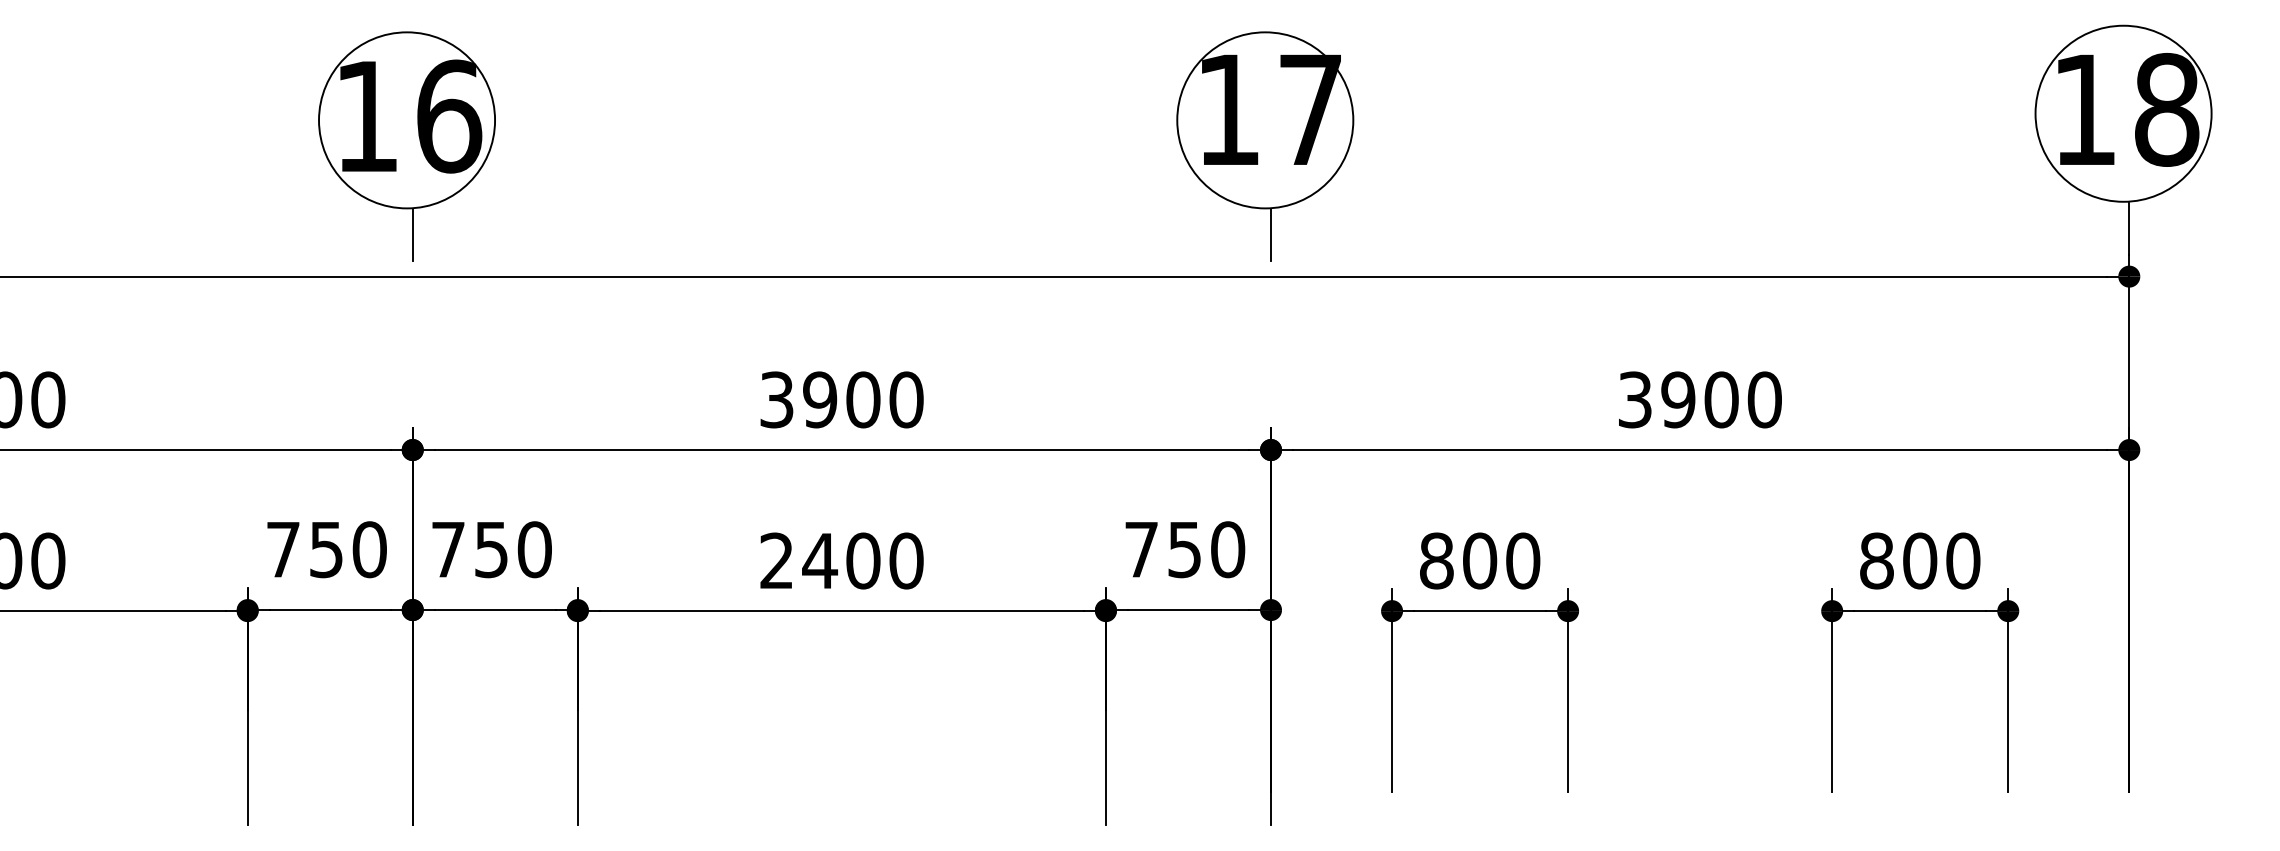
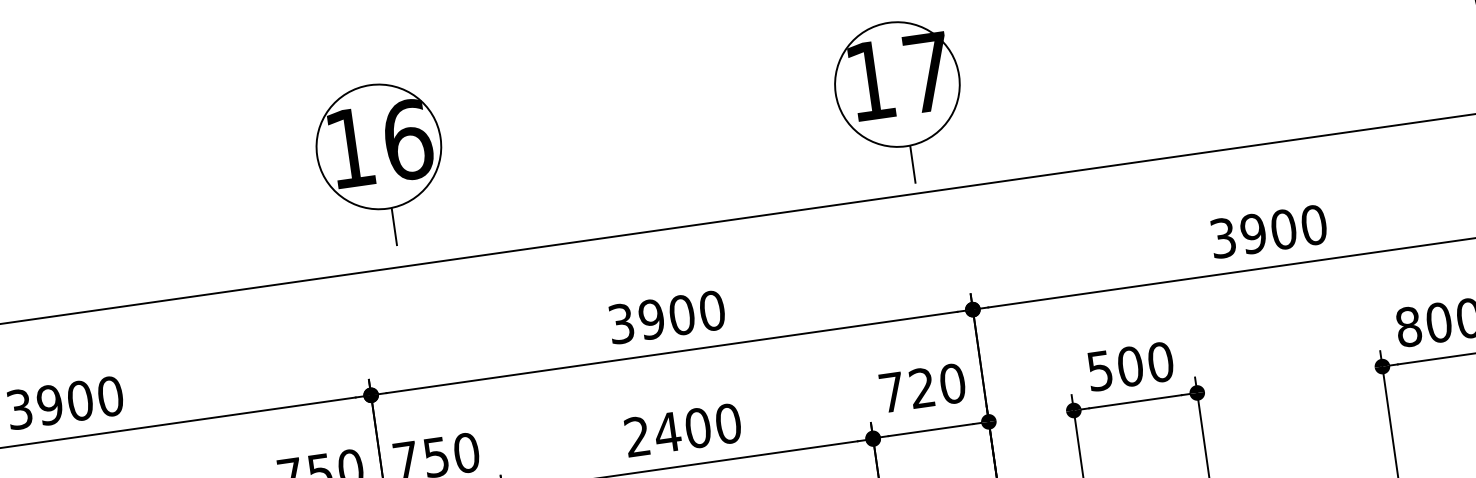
part: (406, 146) -> (381, 165), moved
part: (1265, 146) -> (900, 102), moved
text: (1184, 549) -> (922, 388), 750 -> 720
text: (1436, 560) -> (1099, 370), 800 -> 500

